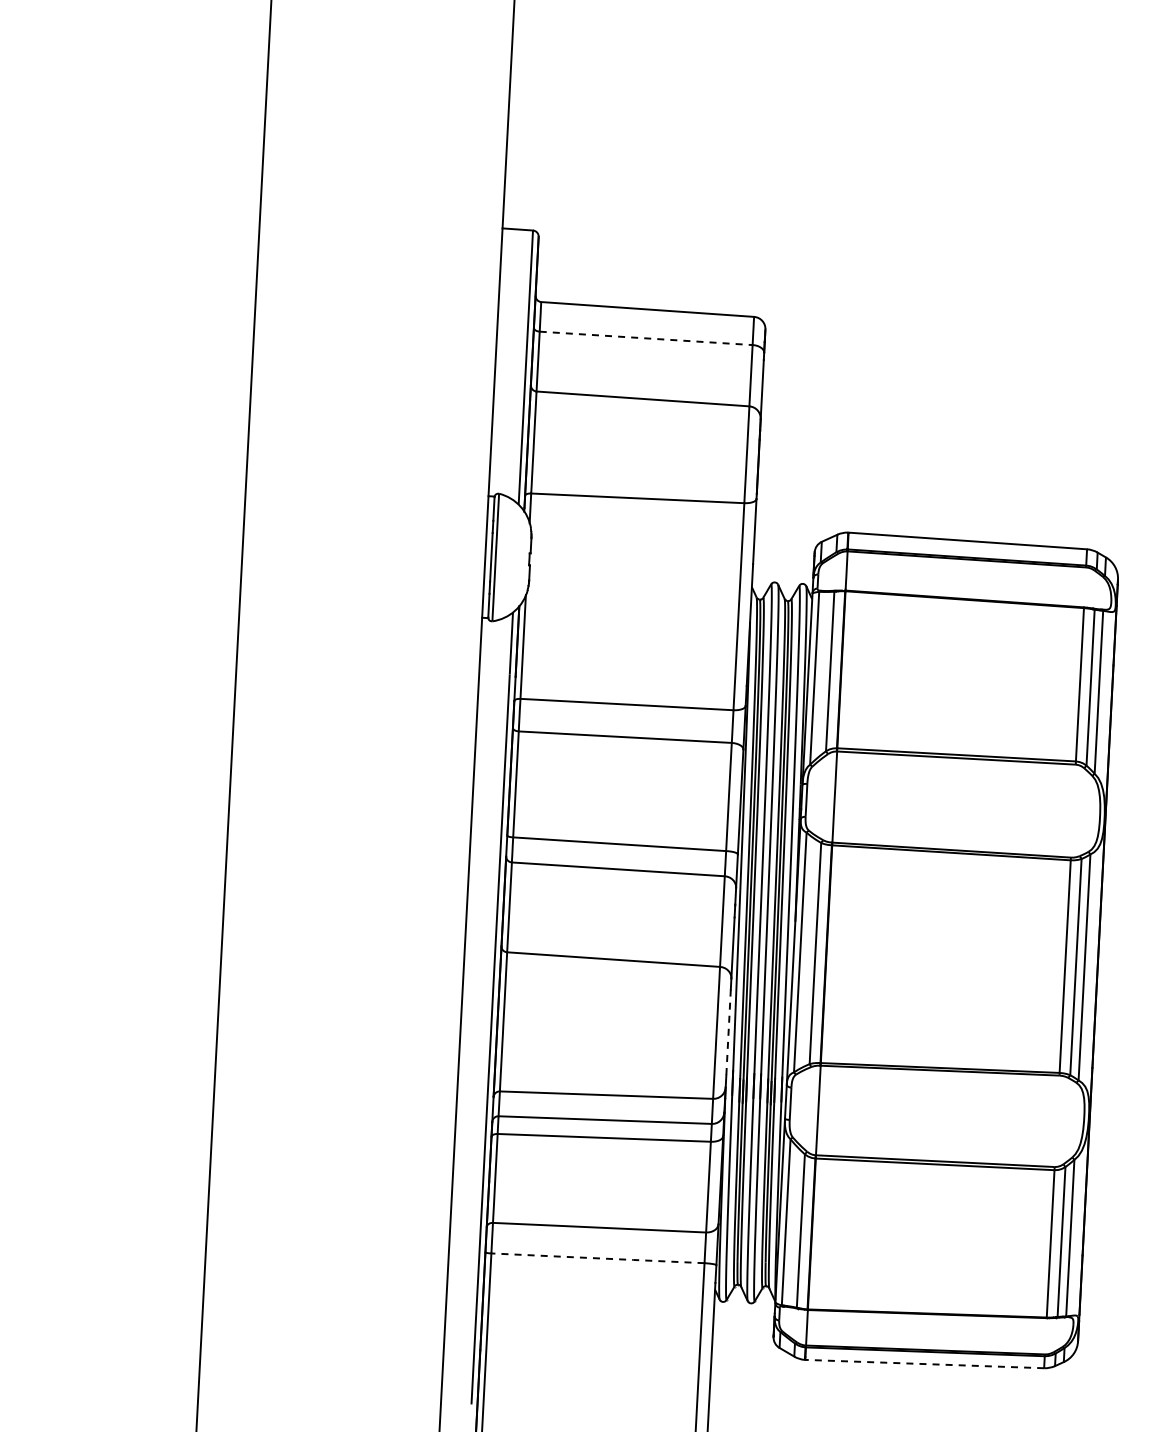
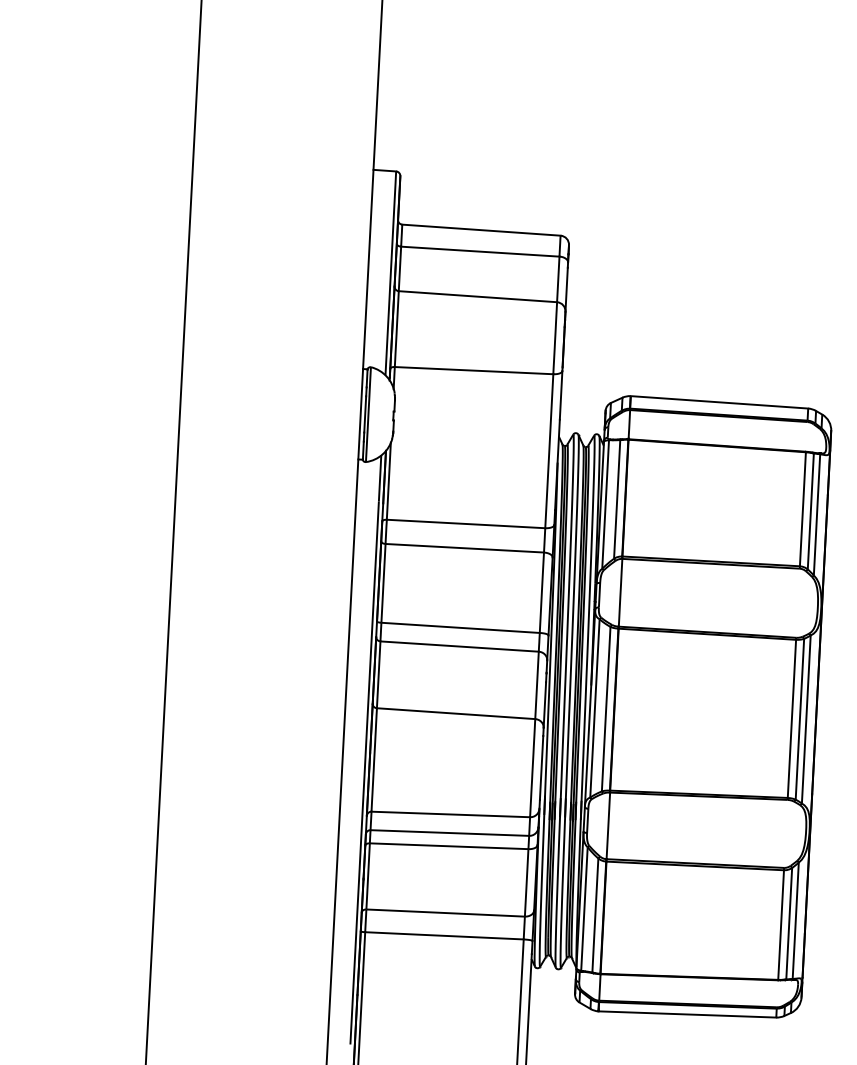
line: (646, 338) -> (480, 251), dashed -> solid
line: (728, 1033) -> (541, 768), dashed -> solid
line: (597, 1258) -> (444, 935), dashed -> solid
line: (924, 1364) -> (687, 1014), dashed -> solid

